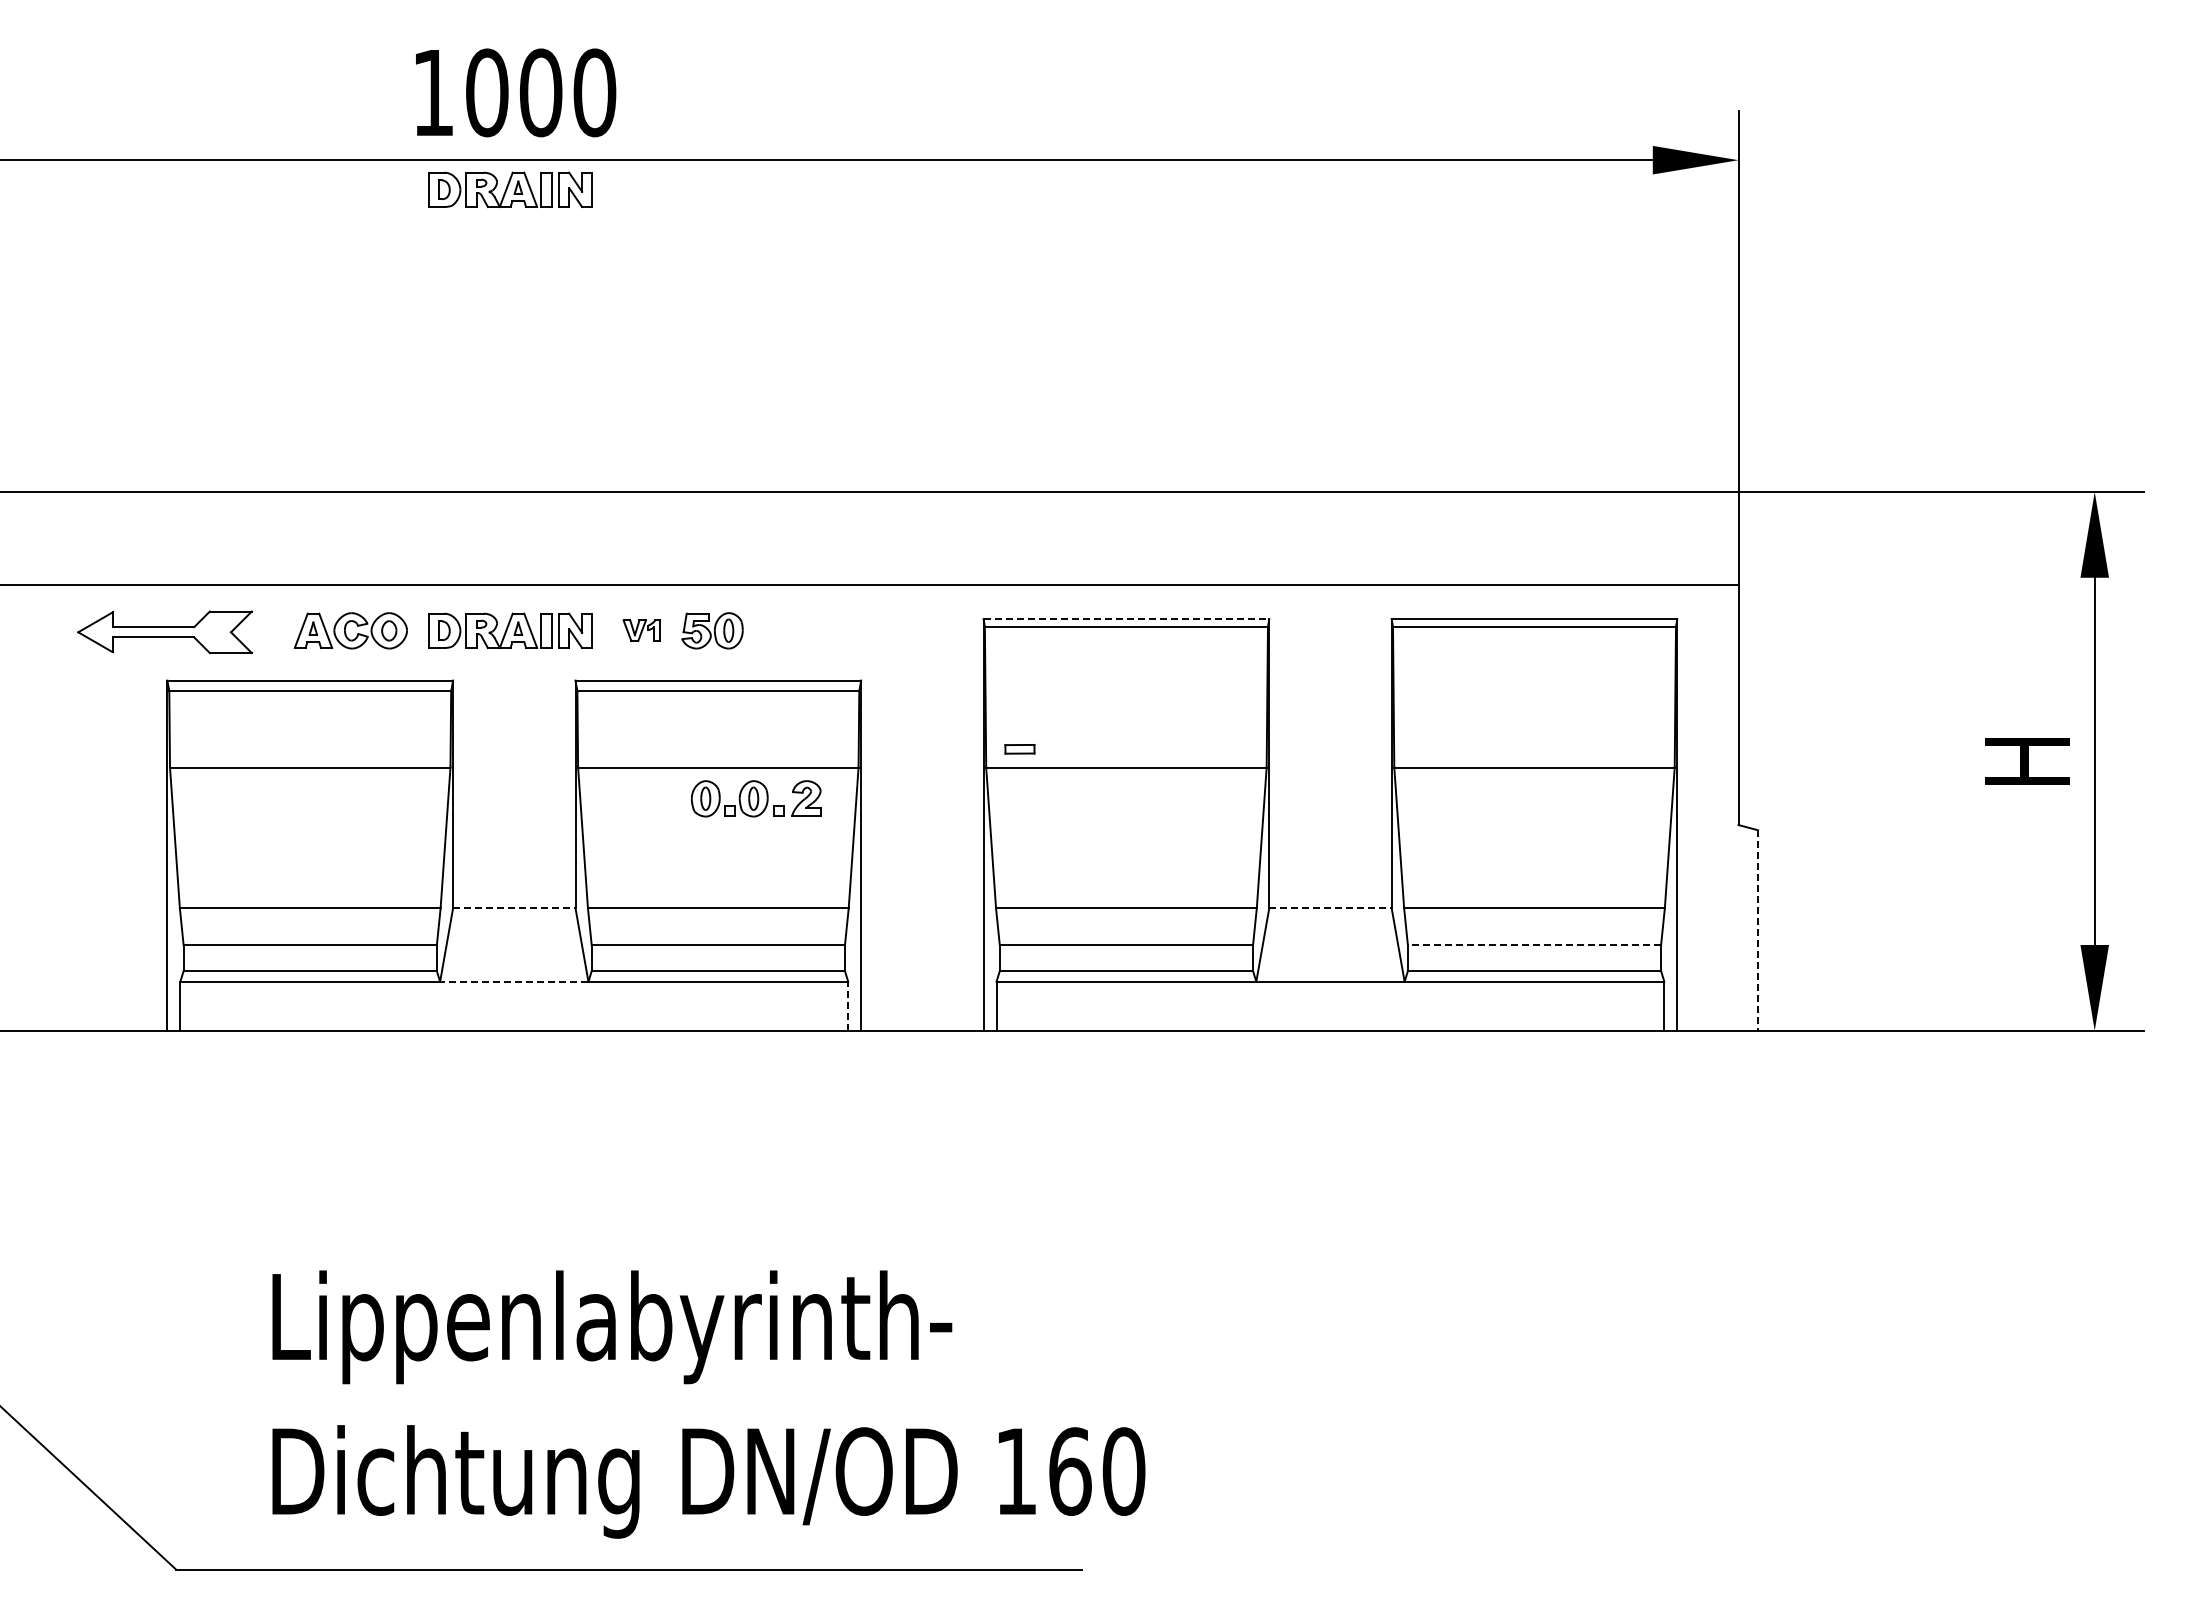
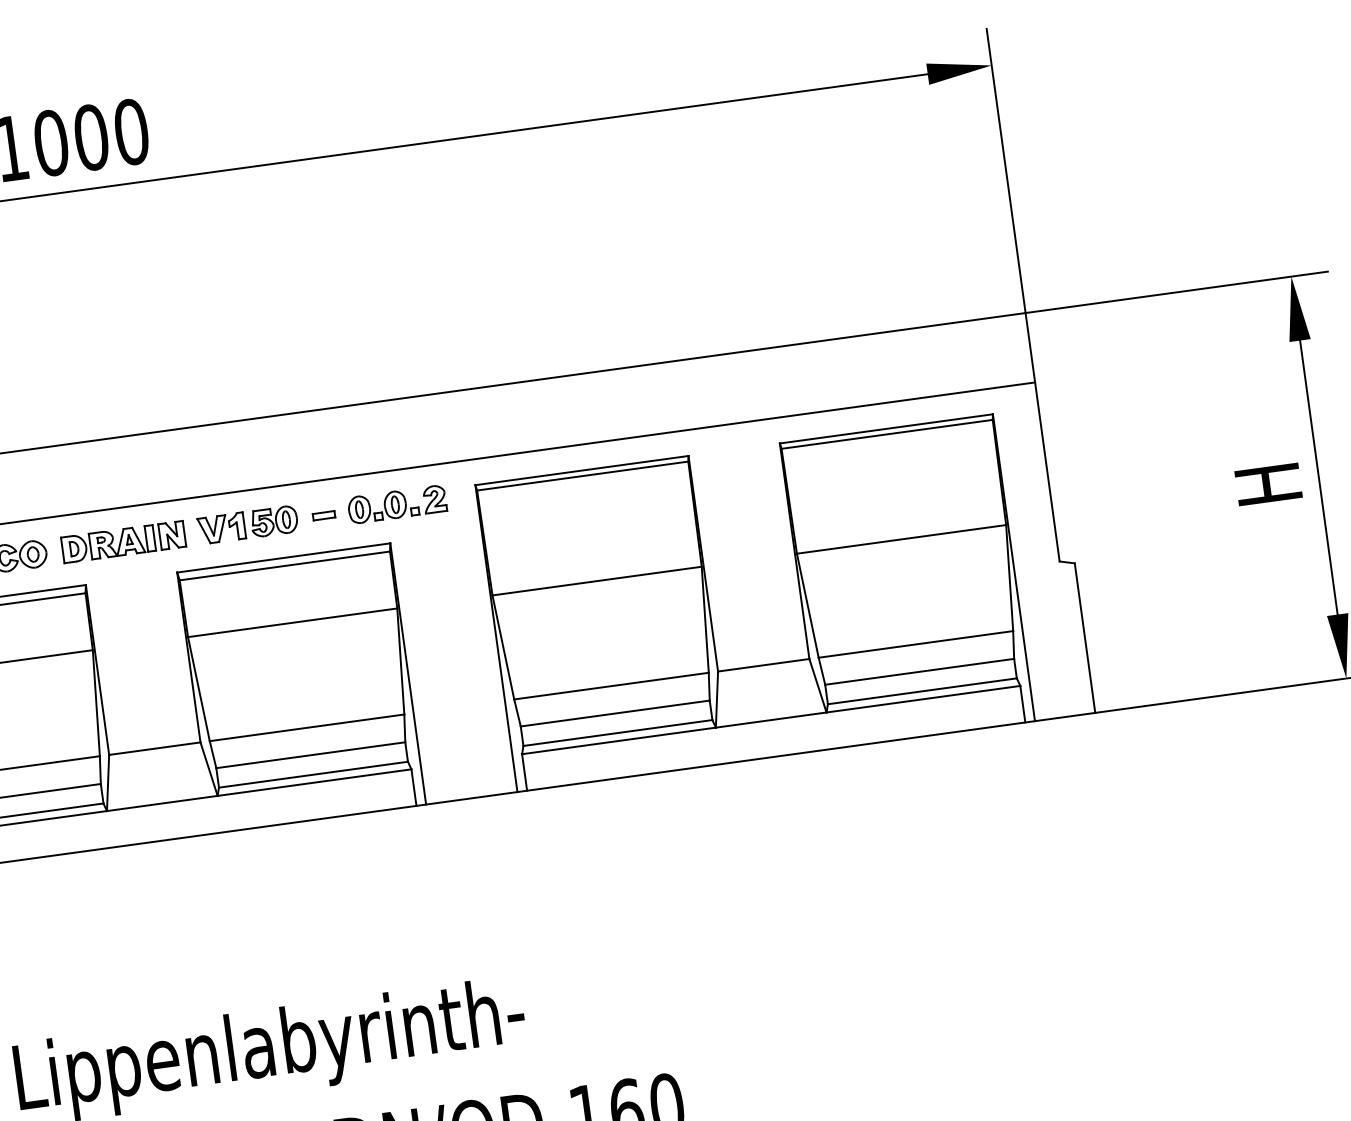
part: (510, 189) -> (78, 212), removed
line: (1126, 619) -> (582, 470), dashed -> solid
part: (641, 630) -> (221, 528), size x1.67
part: (1019, 749) -> (323, 515), moved
part: (755, 798) -> (396, 504), moved
line: (514, 908) -> (155, 748), dashed -> solid
line: (1330, 908) -> (763, 665), dashed -> solid
line: (1758, 931) -> (1085, 638), dashed -> solid
line: (1534, 945) -> (919, 672), dashed -> solid
line: (513, 981) -> (161, 803), dashed -> solid
line: (848, 1005) -> (414, 787), dashed -> solid

